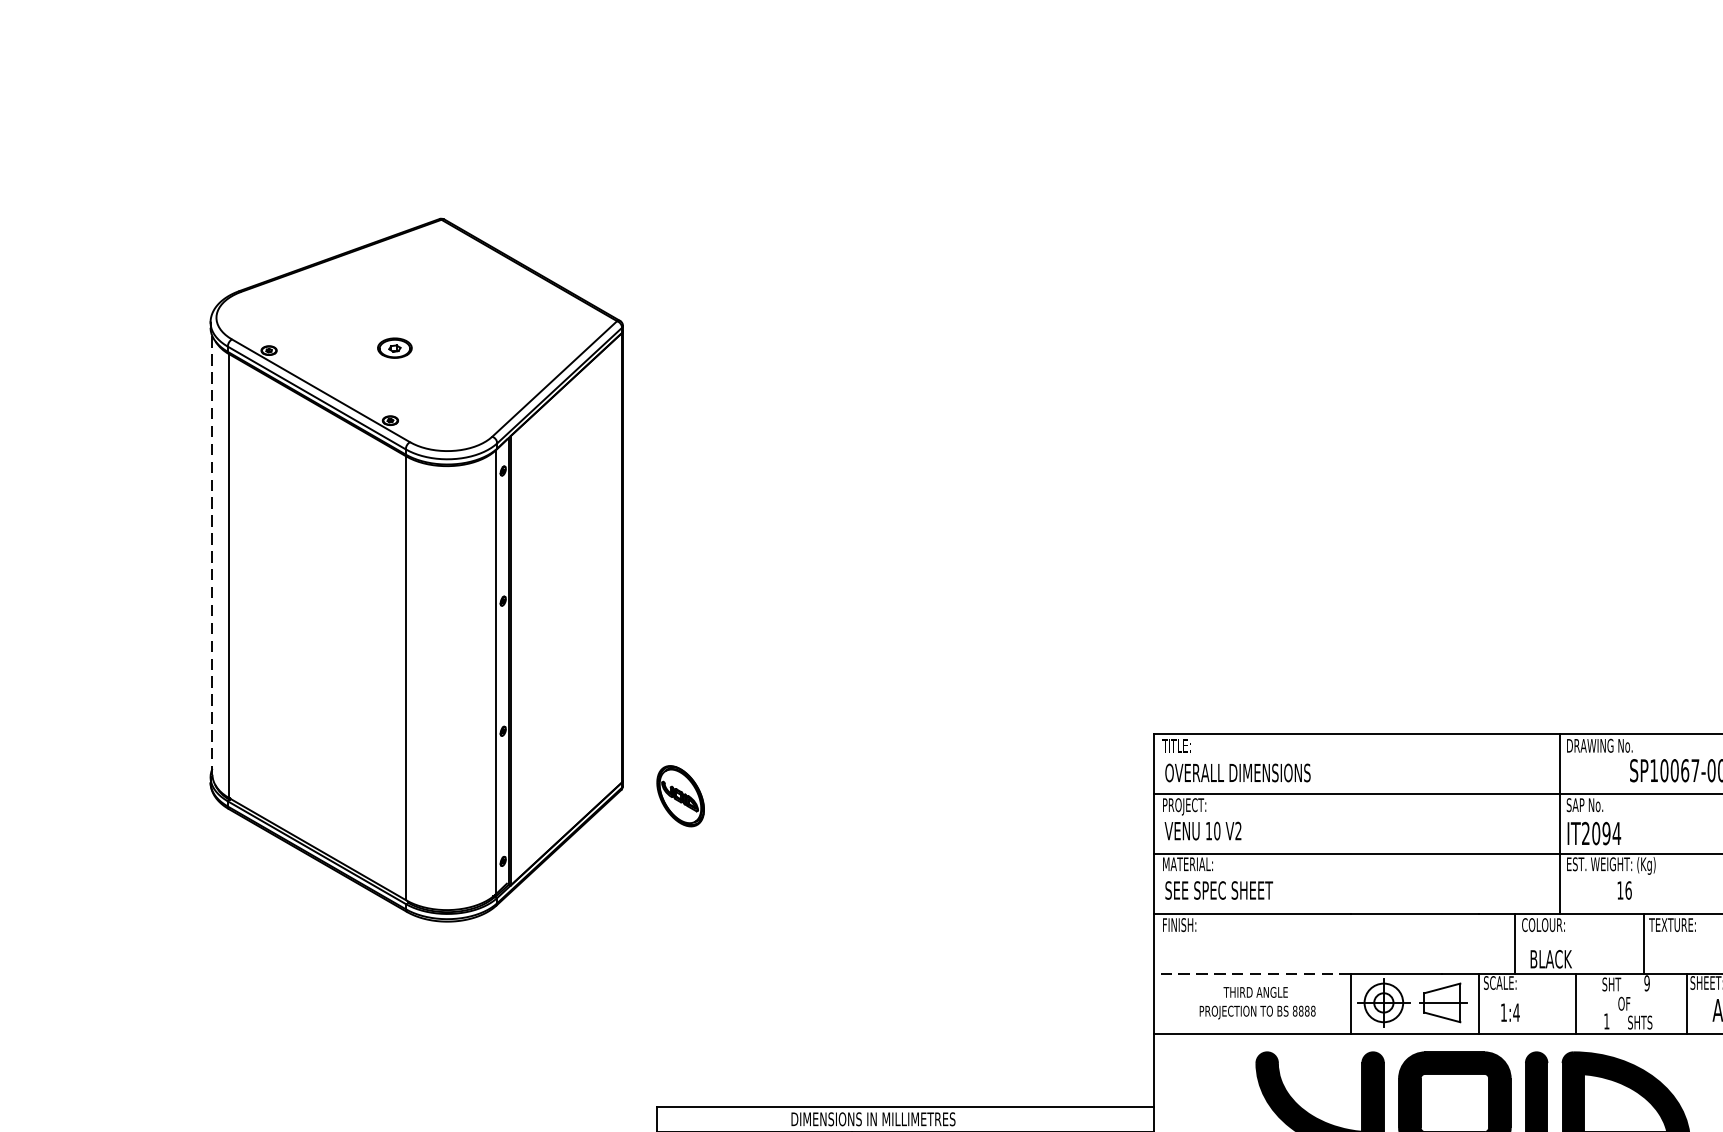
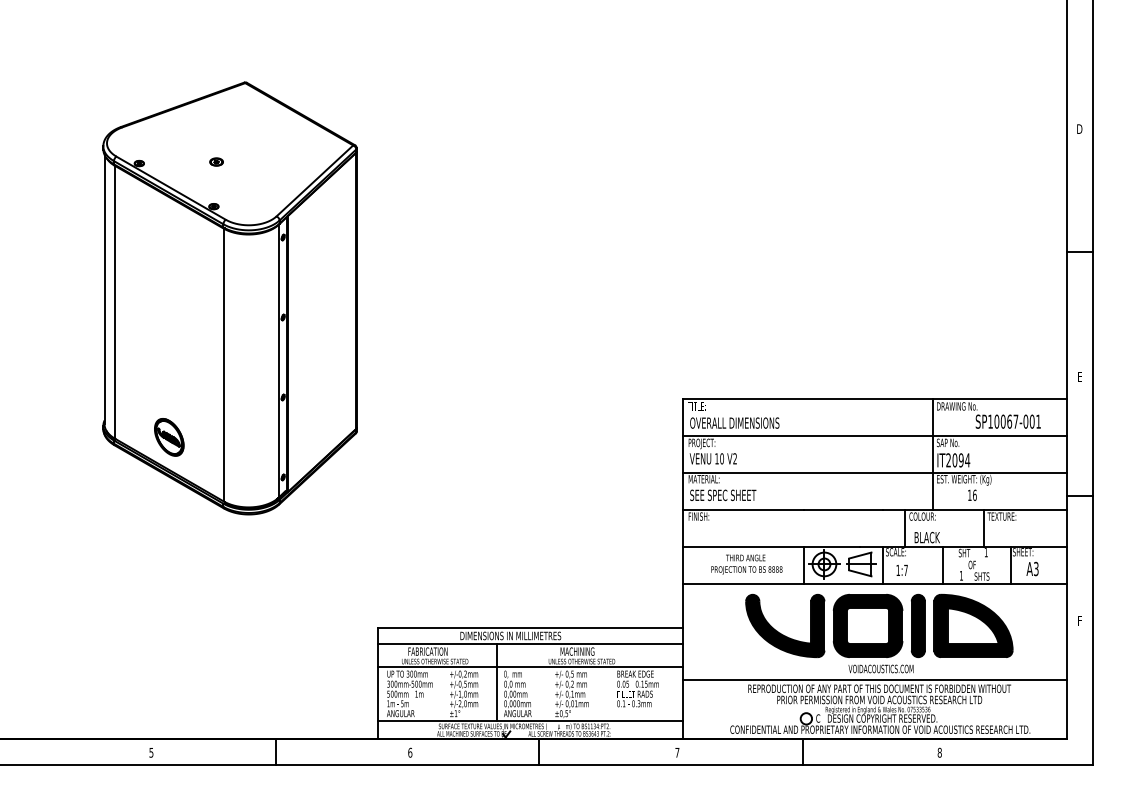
part: (394, 347) -> (216, 161), size x0.62
line: (212, 555) -> (104, 289), dashed -> solid
part: (681, 796) -> (169, 437), moved
line: (1252, 973) -> (743, 546), dashed -> solid
text: (1645, 983) -> (985, 552), 9 -> 1
text: (1515, 1011) -> (905, 569), 1:4 -> 1:7

